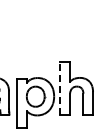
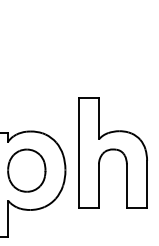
line: (60, 87) -> (78, 151), dashed -> solid

